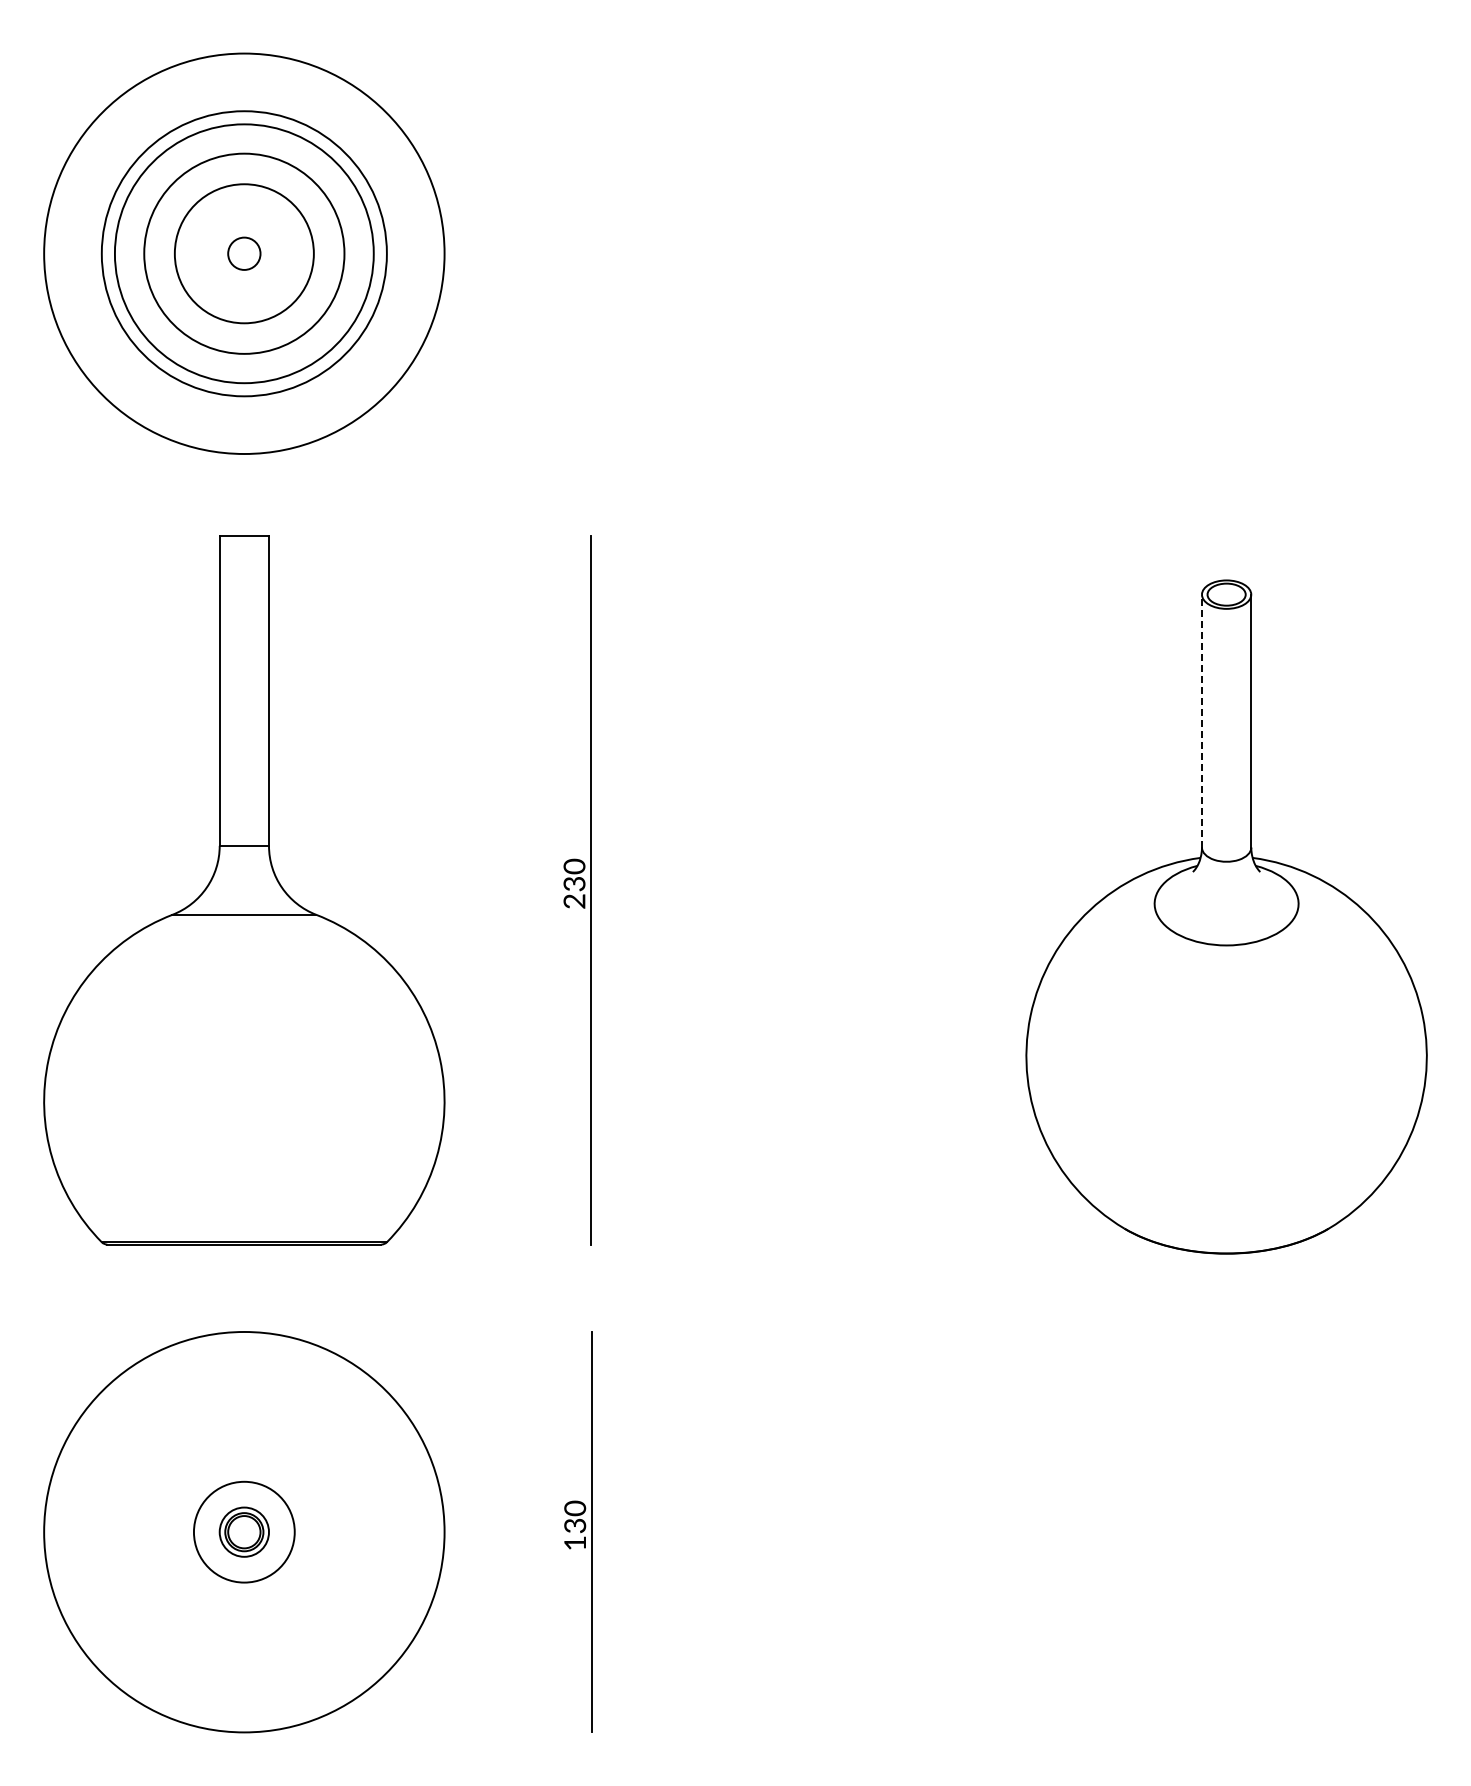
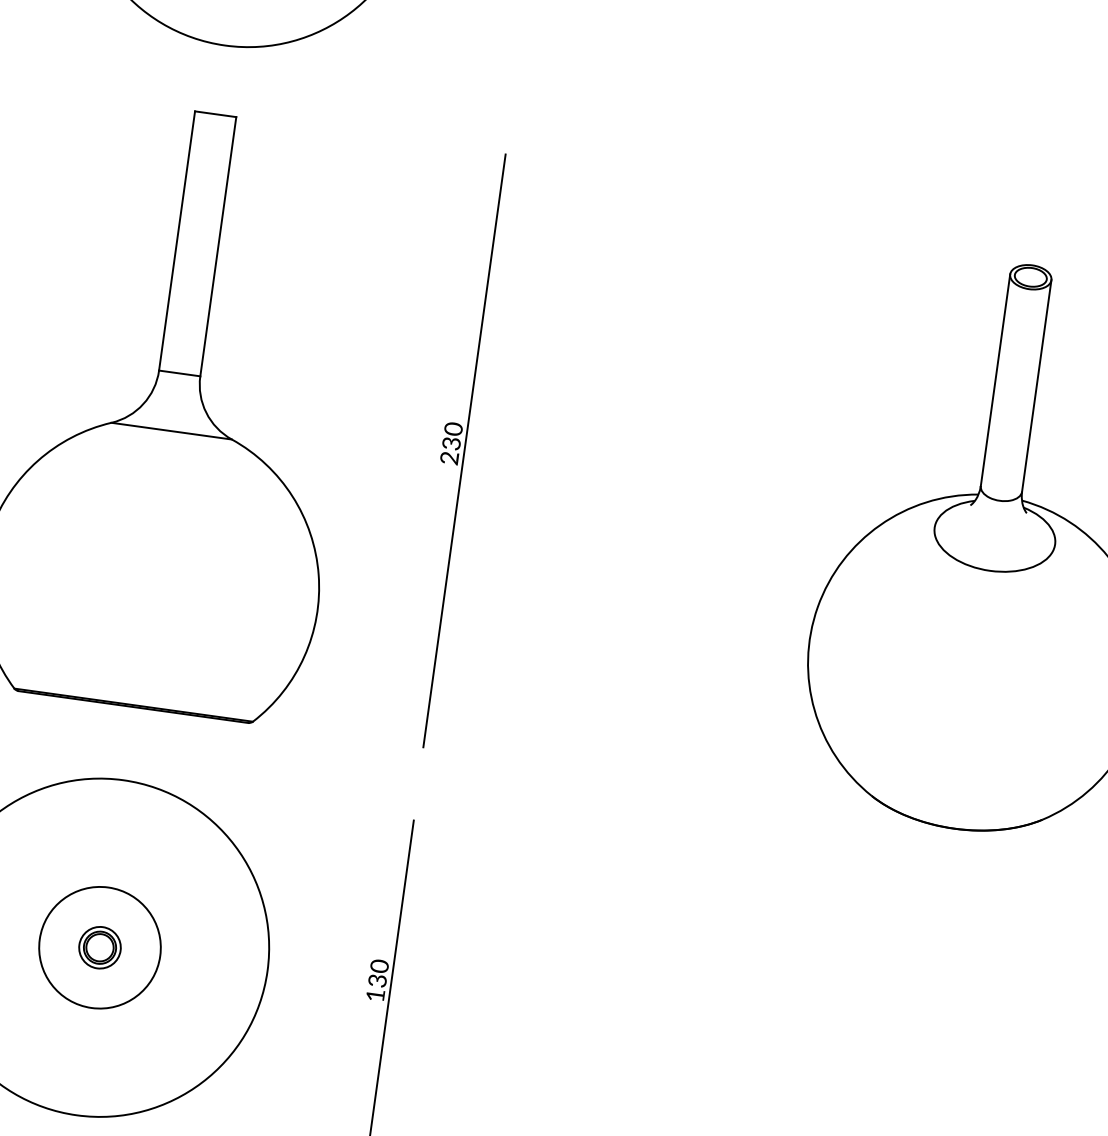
line: (1201, 720) -> (995, 379), dashed -> solid
circle: (244, 1532) -> (100, 948), size x1.43

